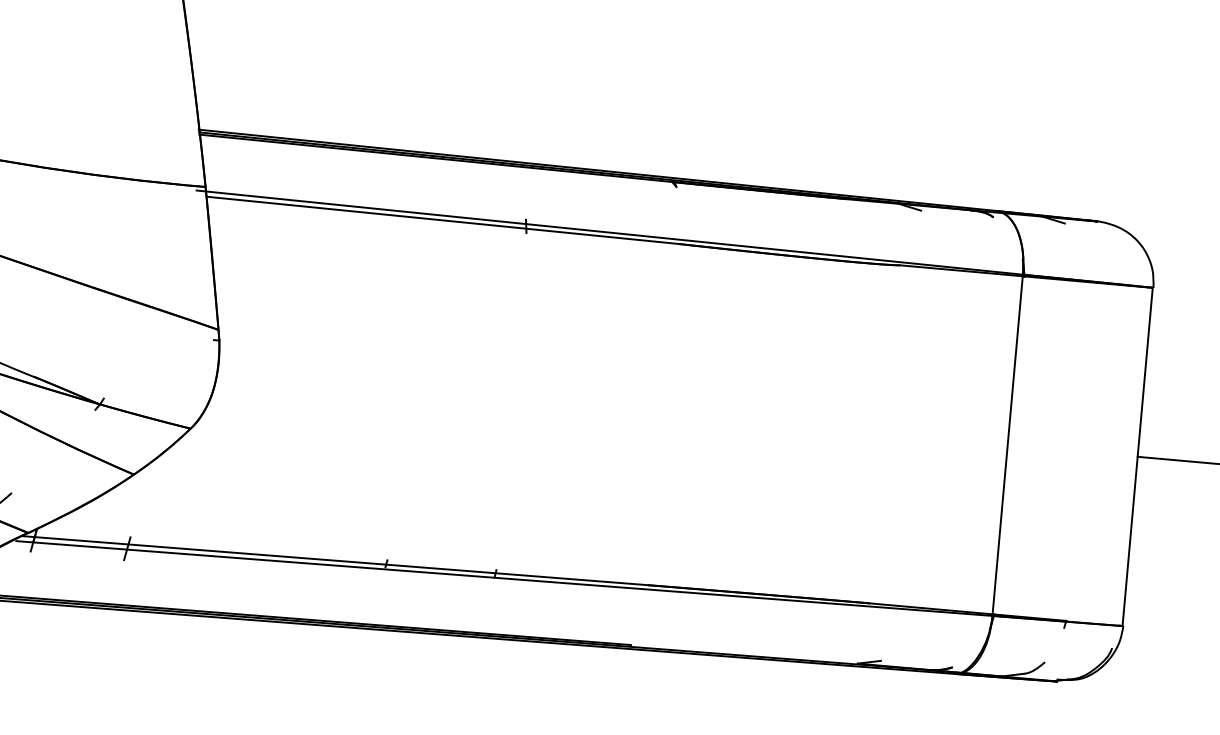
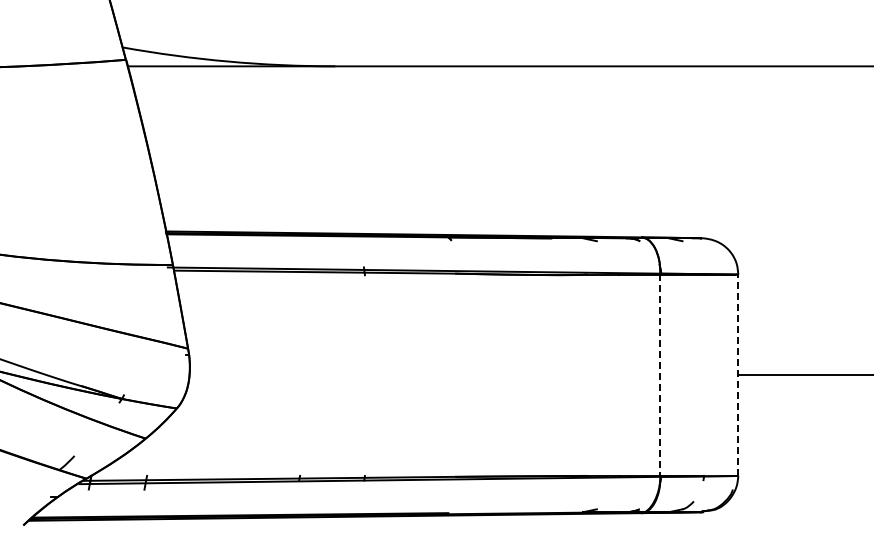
line: (1007, 445) -> (660, 375), solid -> dashed
line: (1137, 457) -> (737, 375), solid -> dashed

